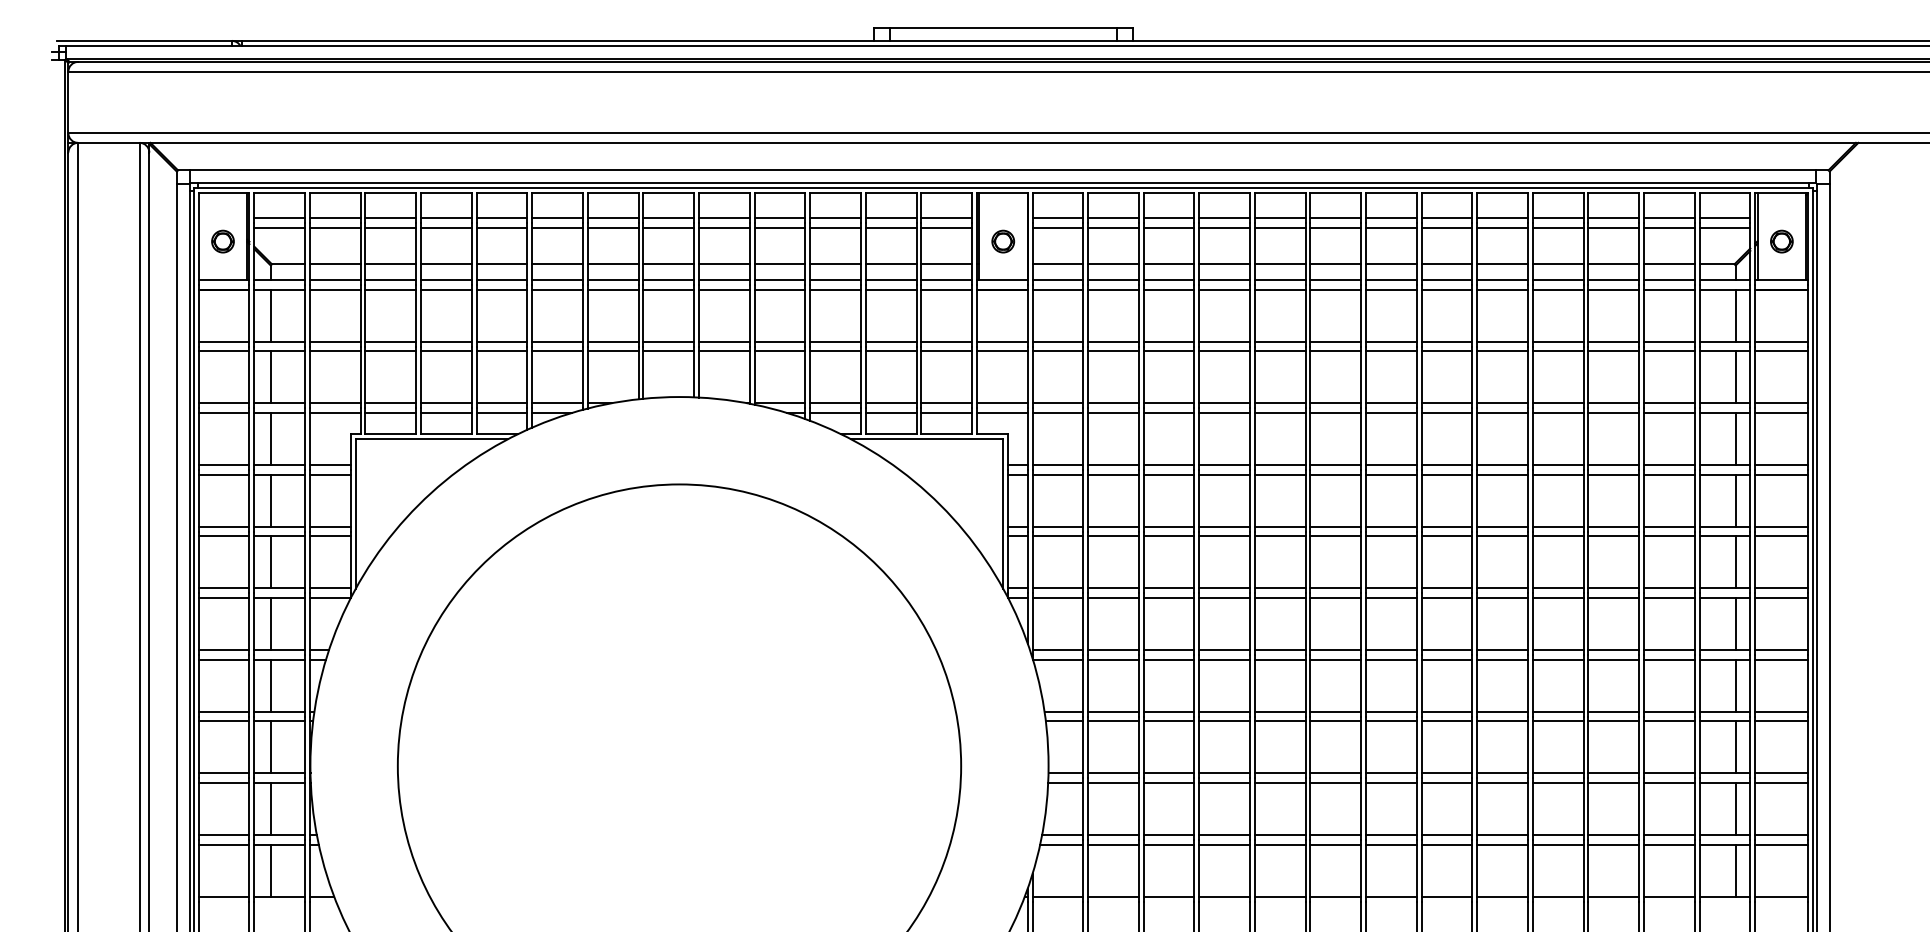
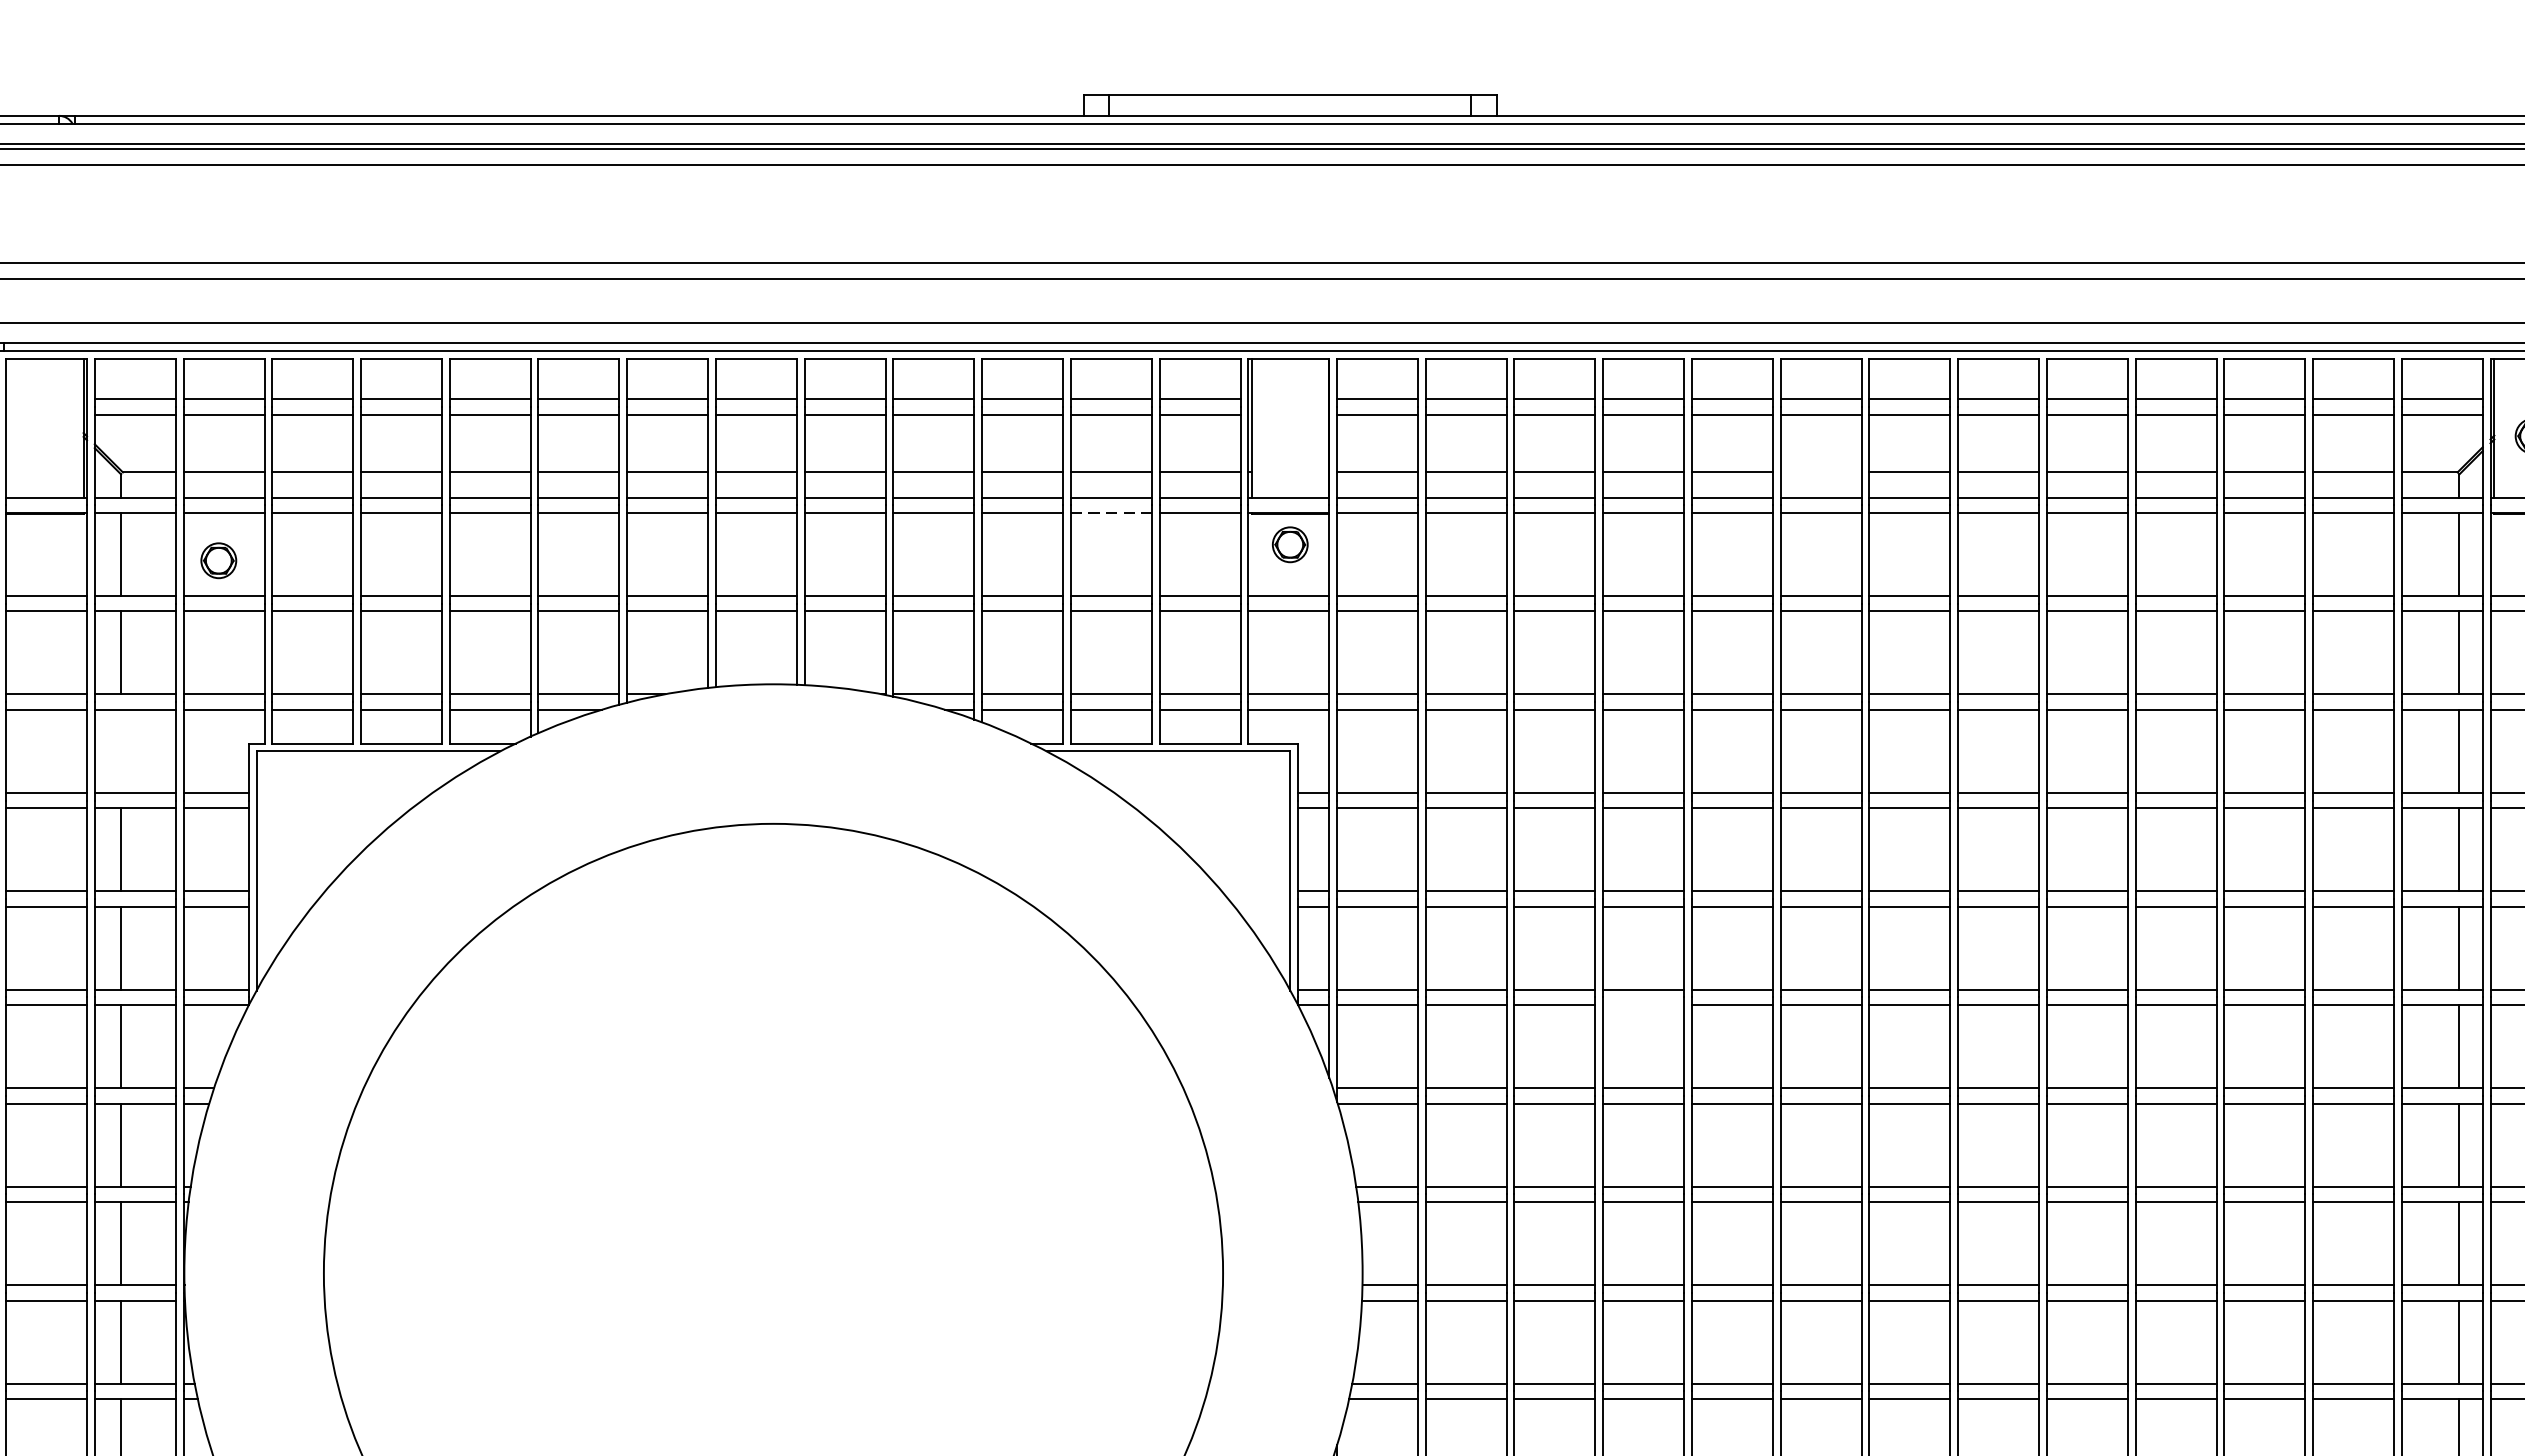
part: (222, 241) -> (218, 560), moved
part: (1003, 241) -> (1290, 544), moved
line: (1335, 264) -> (1820, 472), removed
line: (891, 289) -> (1111, 512), solid -> dashed
line: (270, 439) -> (120, 752), removed
line: (1224, 598) -> (1643, 1005), removed

